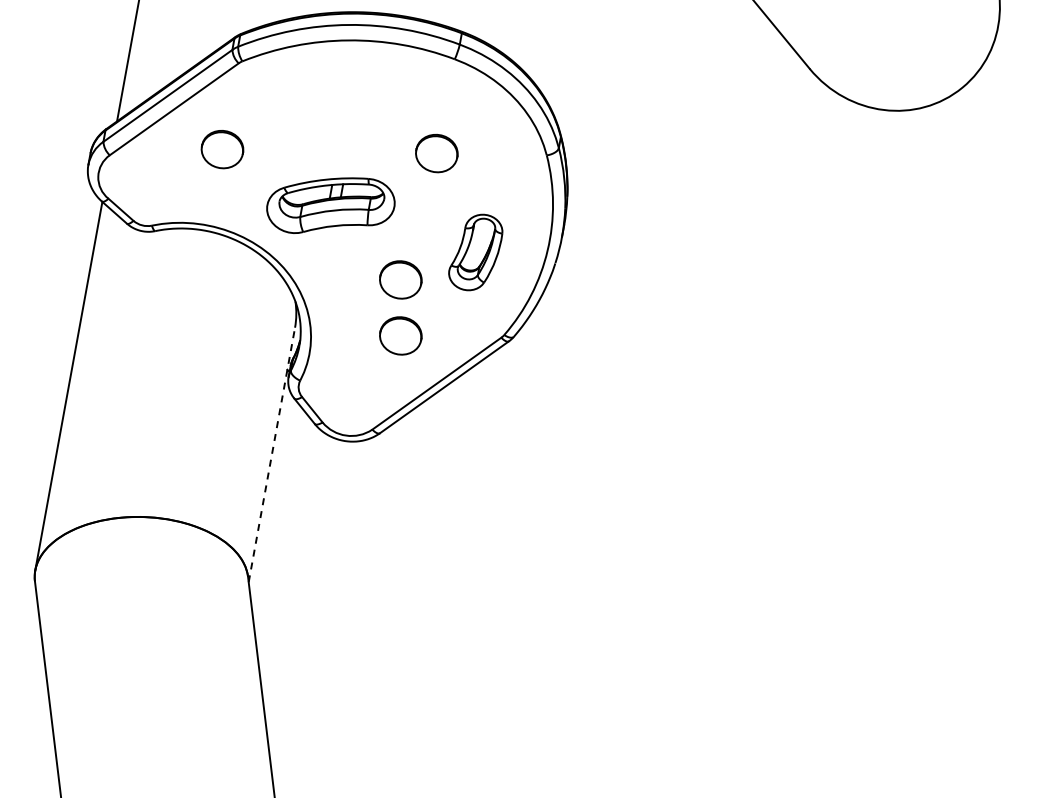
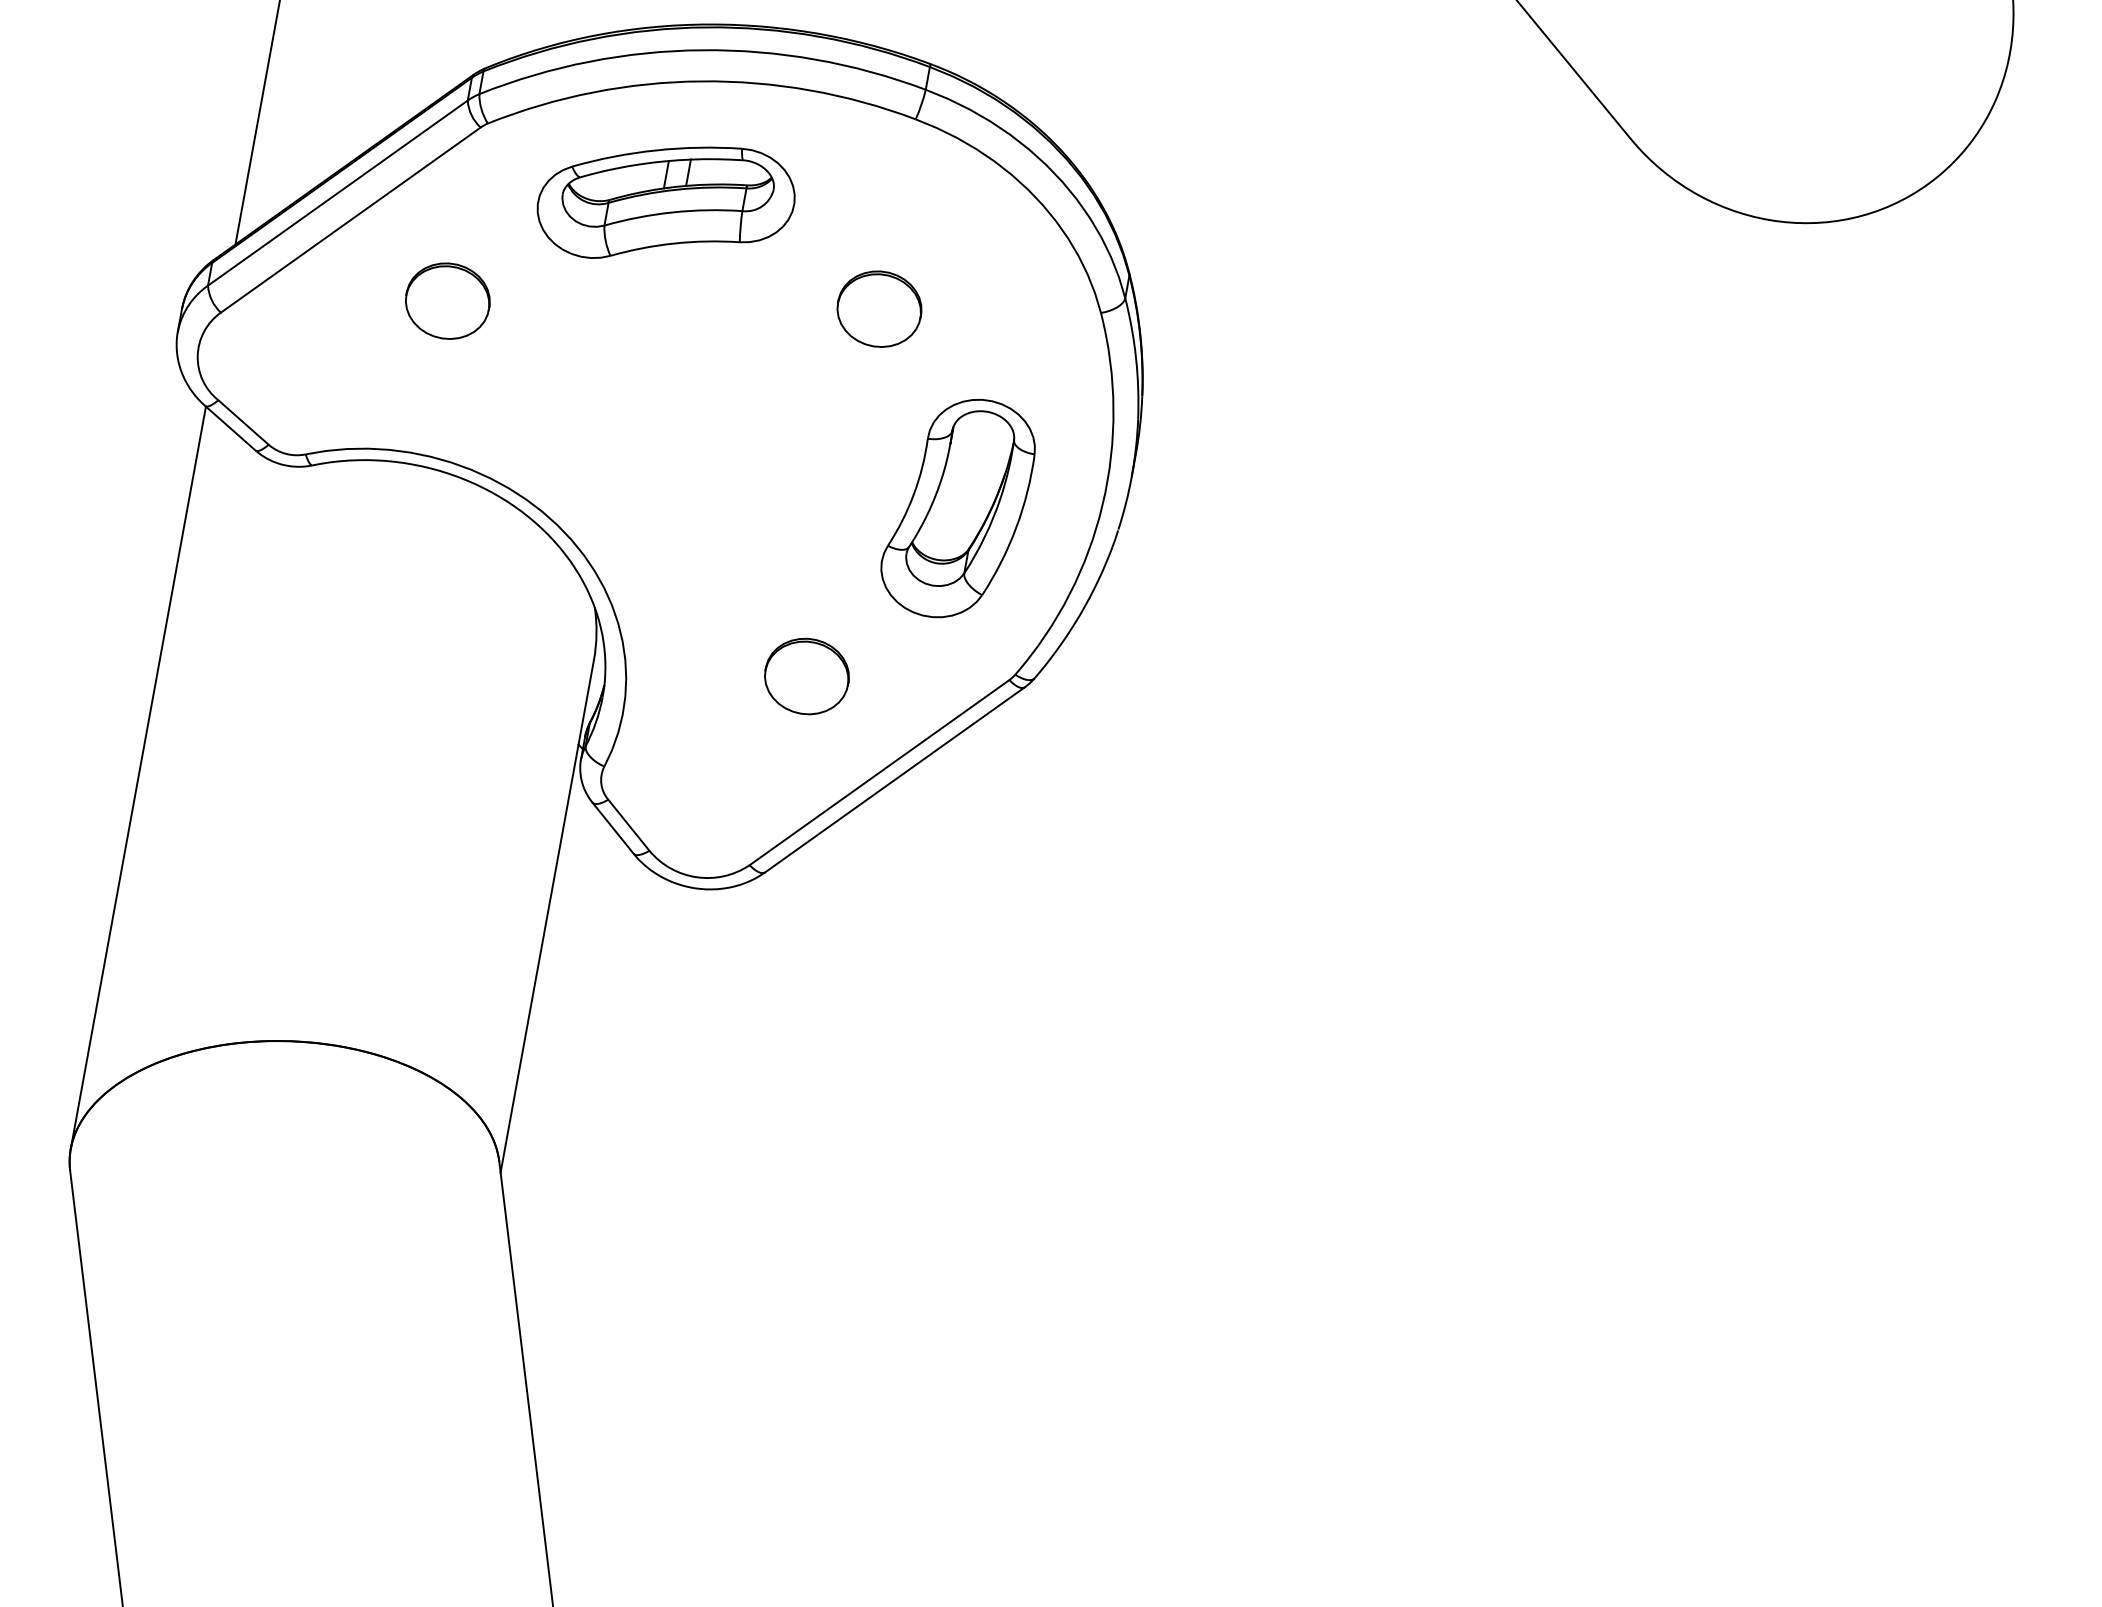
part: (330, 205) -> (665, 202), moved
part: (475, 252) -> (957, 508), size x1.43
part: (400, 279) -> (806, 562), removed
line: (271, 454) -> (546, 915), dashed -> solid

